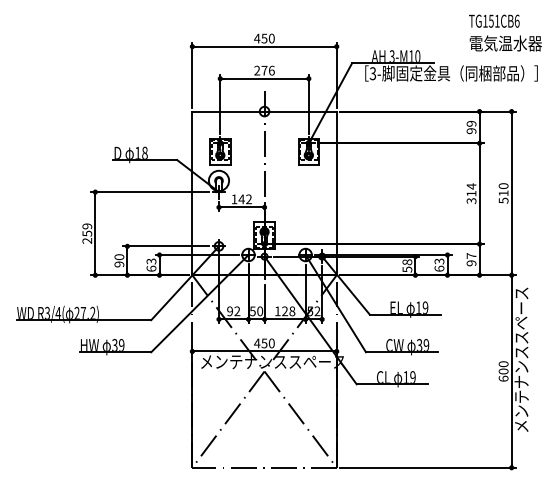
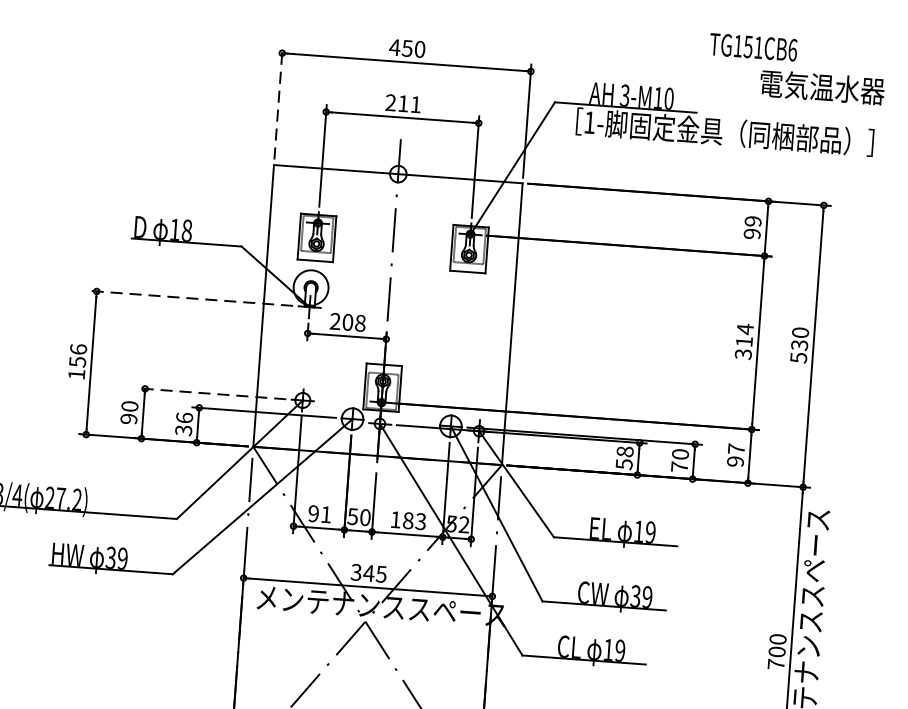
text: (494, 20) -> (753, 46), moved
text: (267, 70) -> (408, 103), 276 -> 211
text: (372, 73) -> (588, 122), 3- -> 1-
line: (192, 75) -> (278, 102), solid -> dashed
line: (149, 192) -> (189, 298), solid -> dashed
text: (503, 193) -> (799, 345), 510 -> 530
text: (241, 199) -> (347, 322), 142 -> 208
text: (87, 233) -> (77, 361), 259 -> 156
line: (166, 246) -> (212, 394), solid -> dashed
text: (151, 264) -> (184, 423), 63 -> 36
text: (439, 264) -> (680, 459), 63 -> 70
text: (237, 311) -> (326, 514), 92 -> 91
text: (288, 311) -> (414, 521), 128 -> 183
text: (264, 343) -> (368, 573), 450 -> 345
text: (503, 378) -> (775, 663), 600 -> 700

